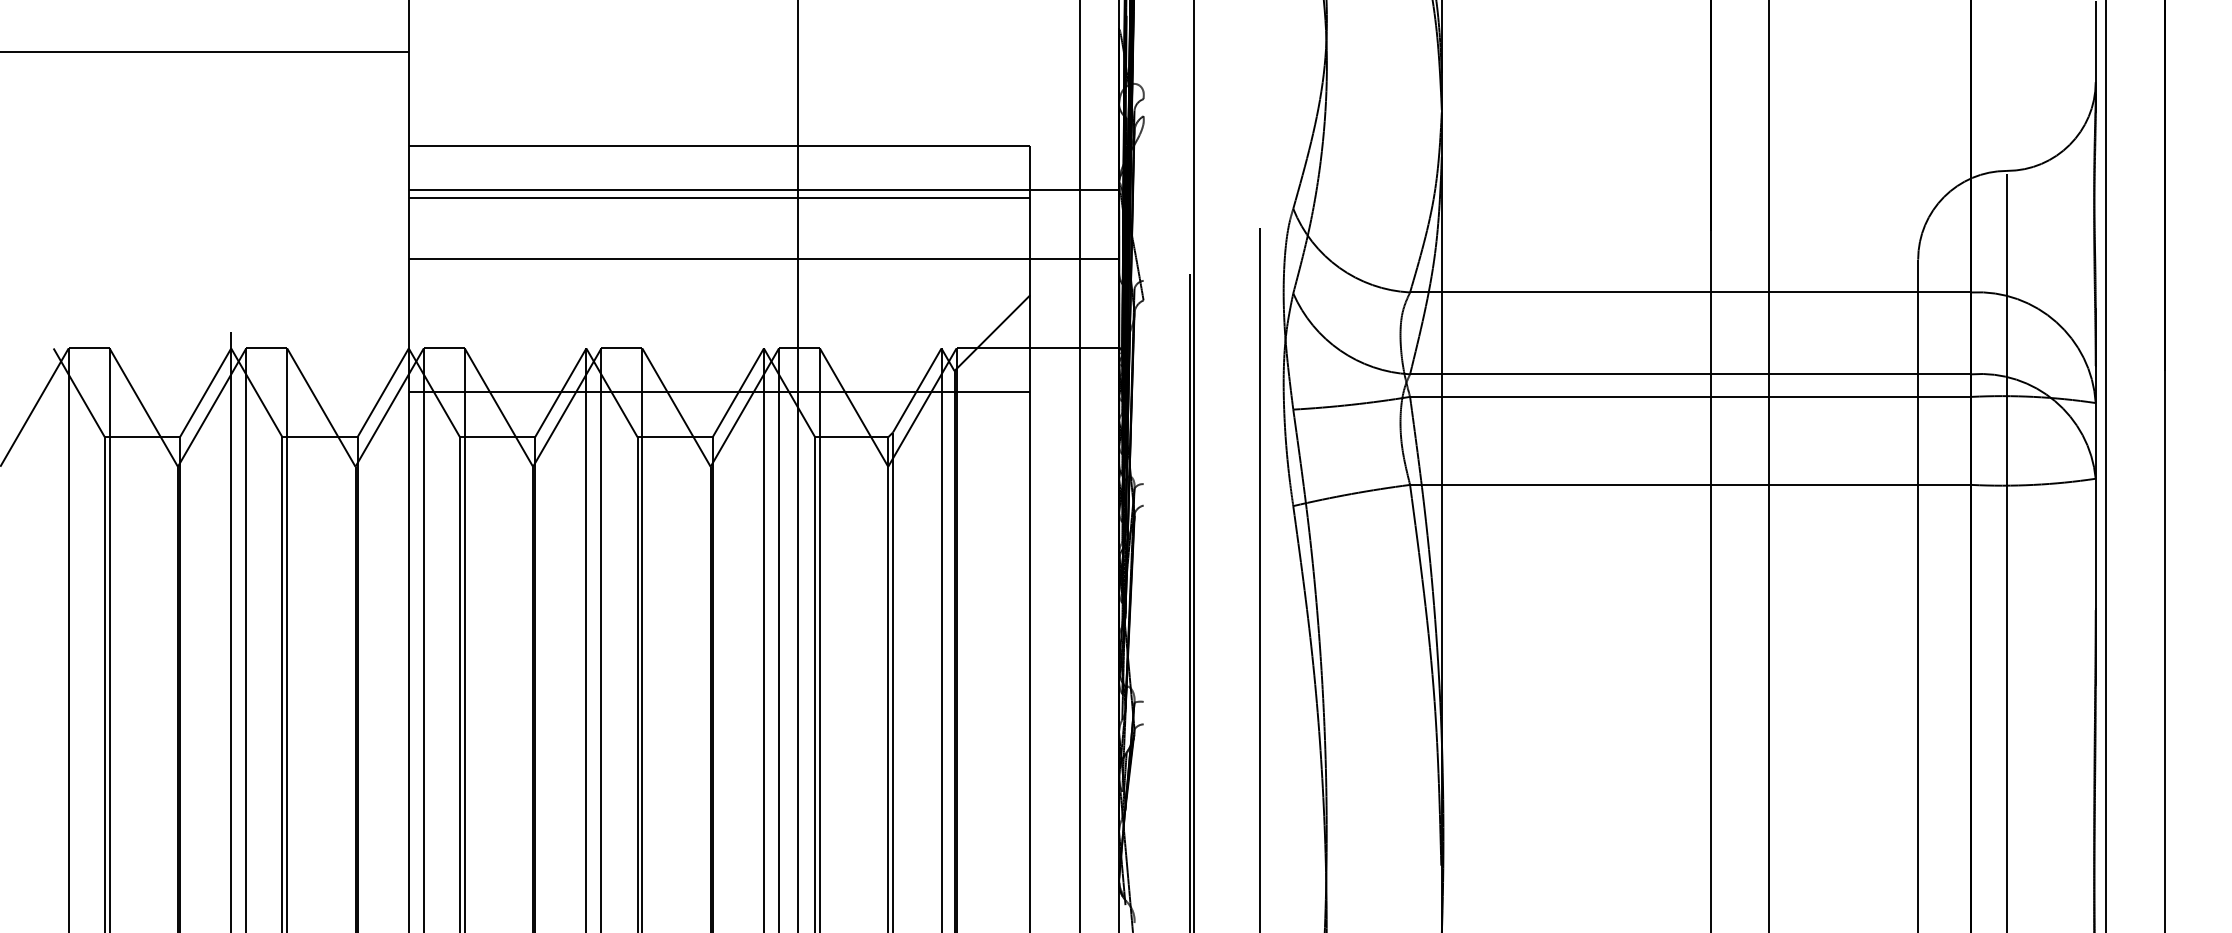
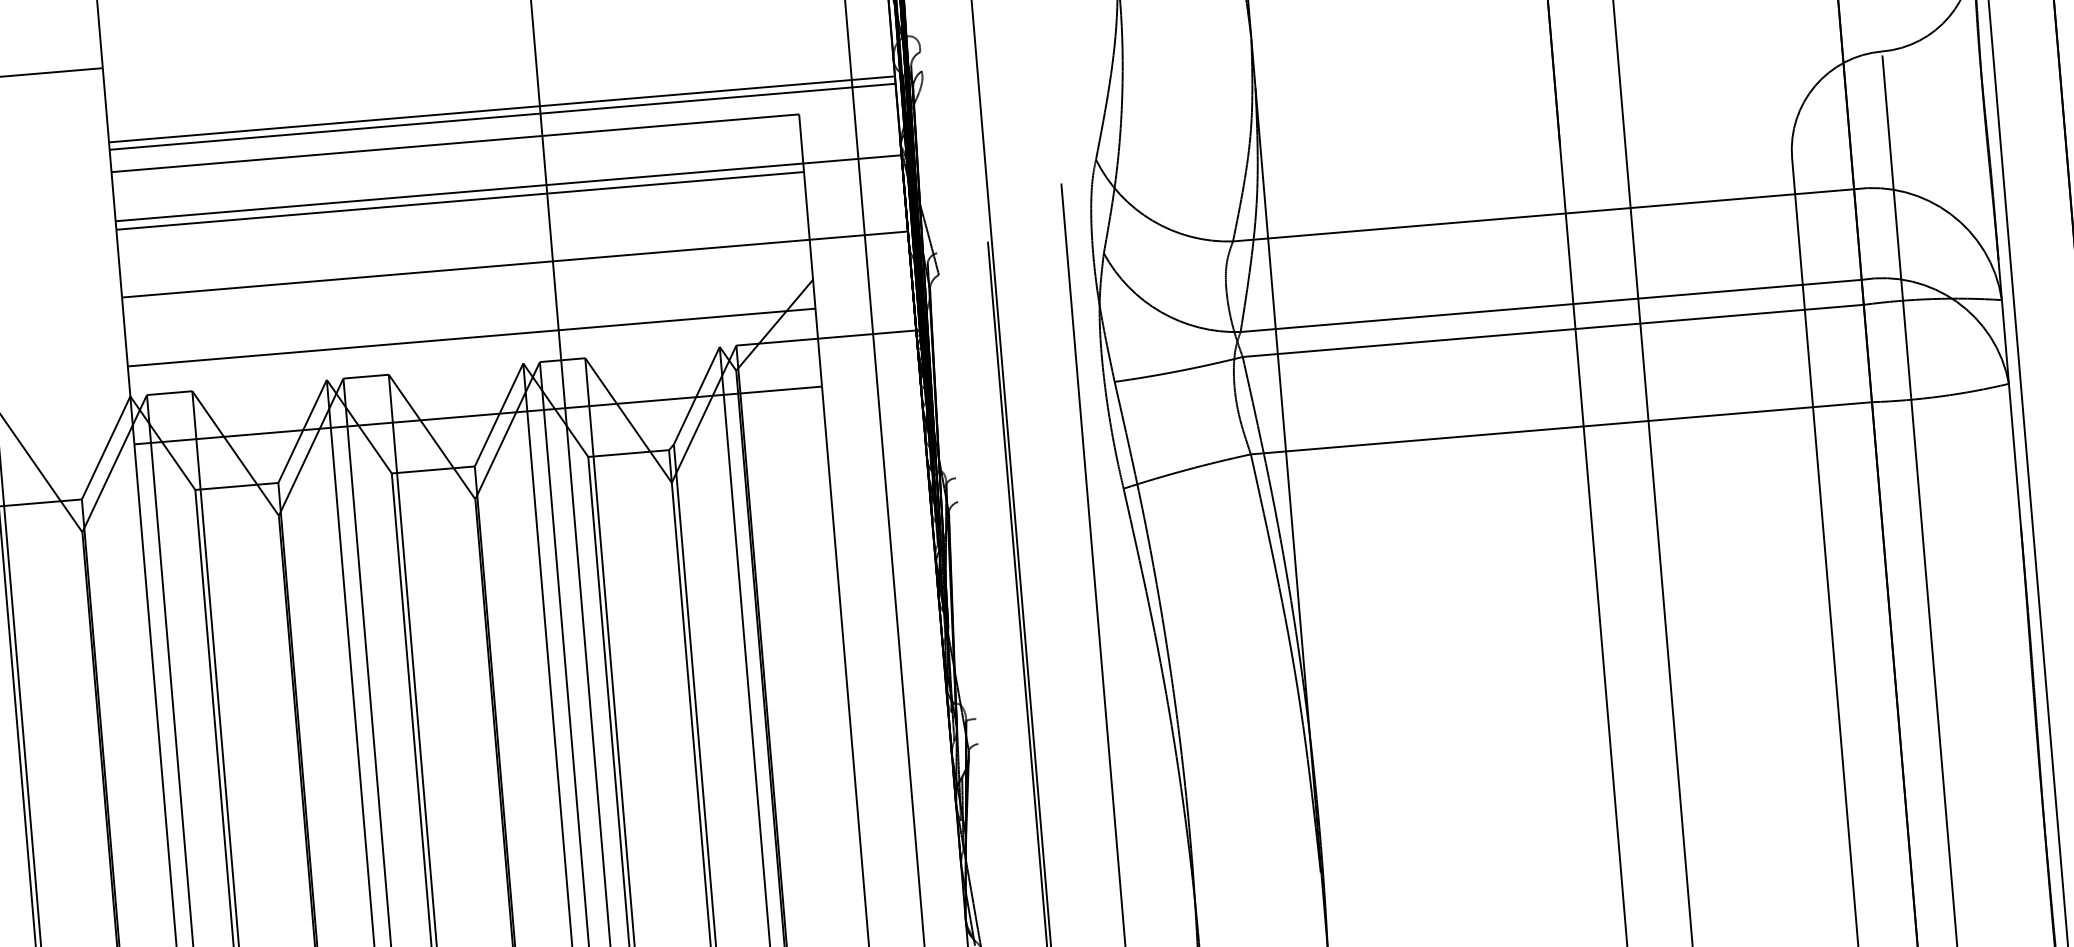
line: (763, 118) -> (501, 109), added
line: (763, 125) -> (502, 116), added
line: (719, 321) -> (471, 337), added

